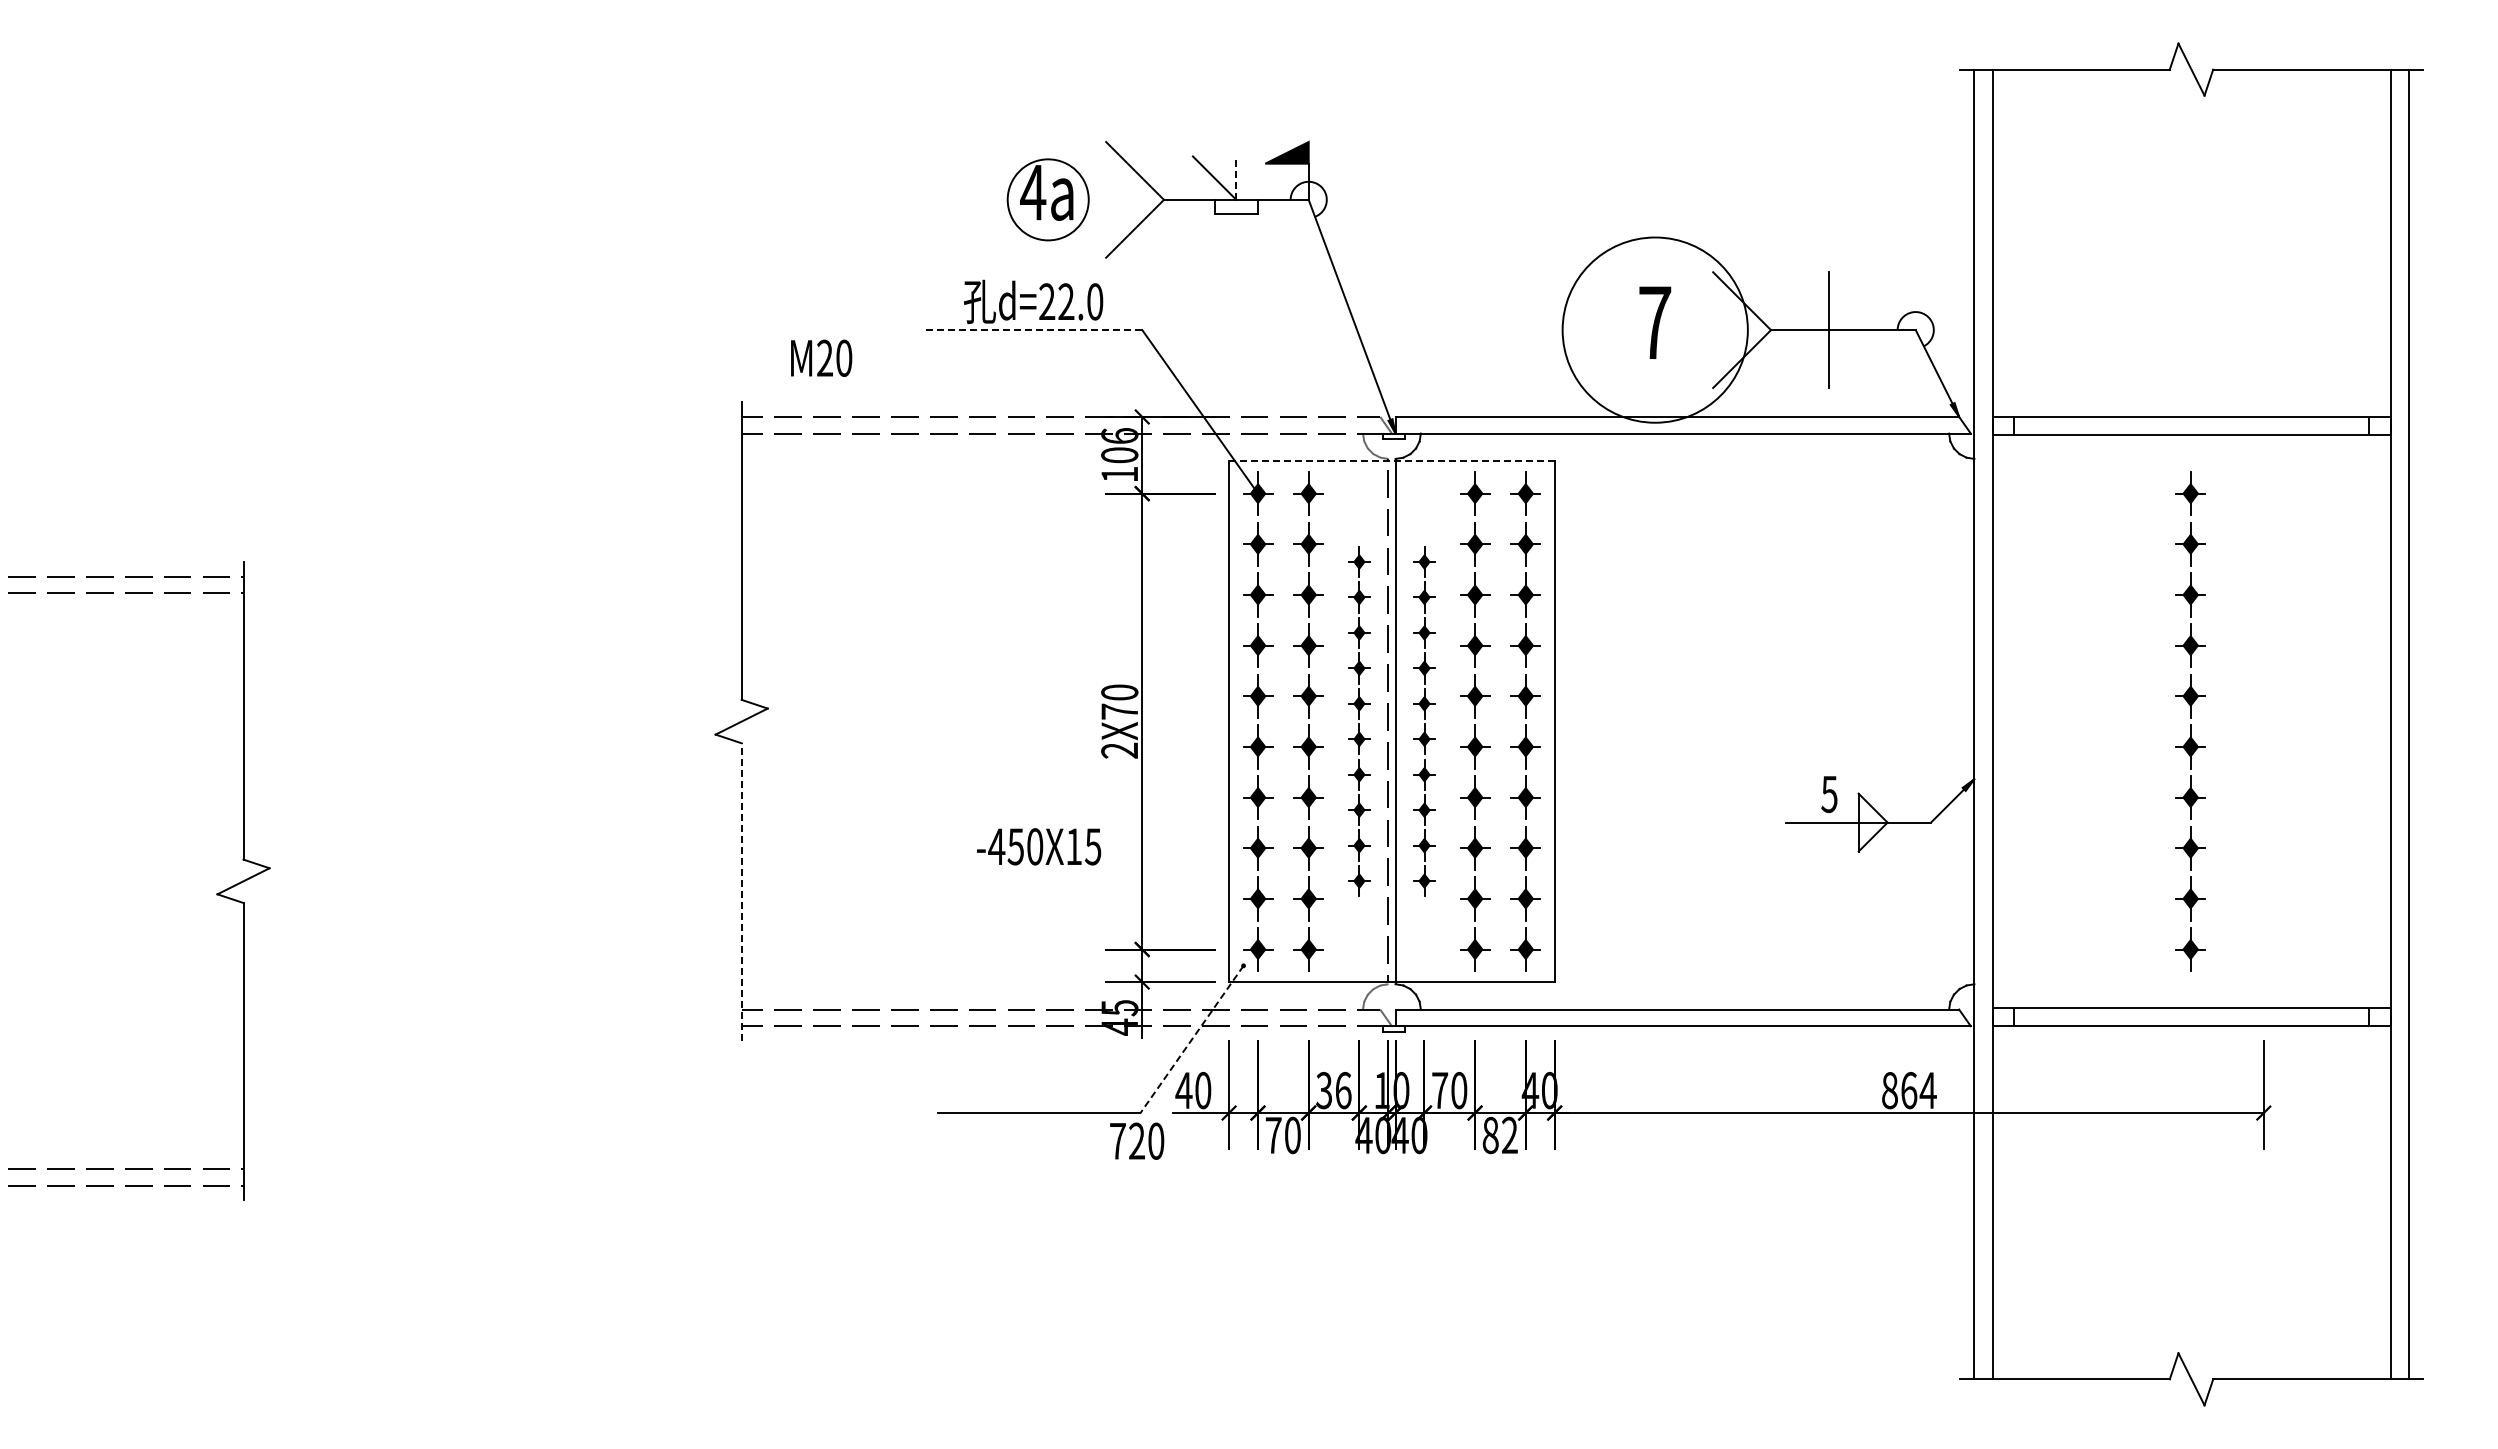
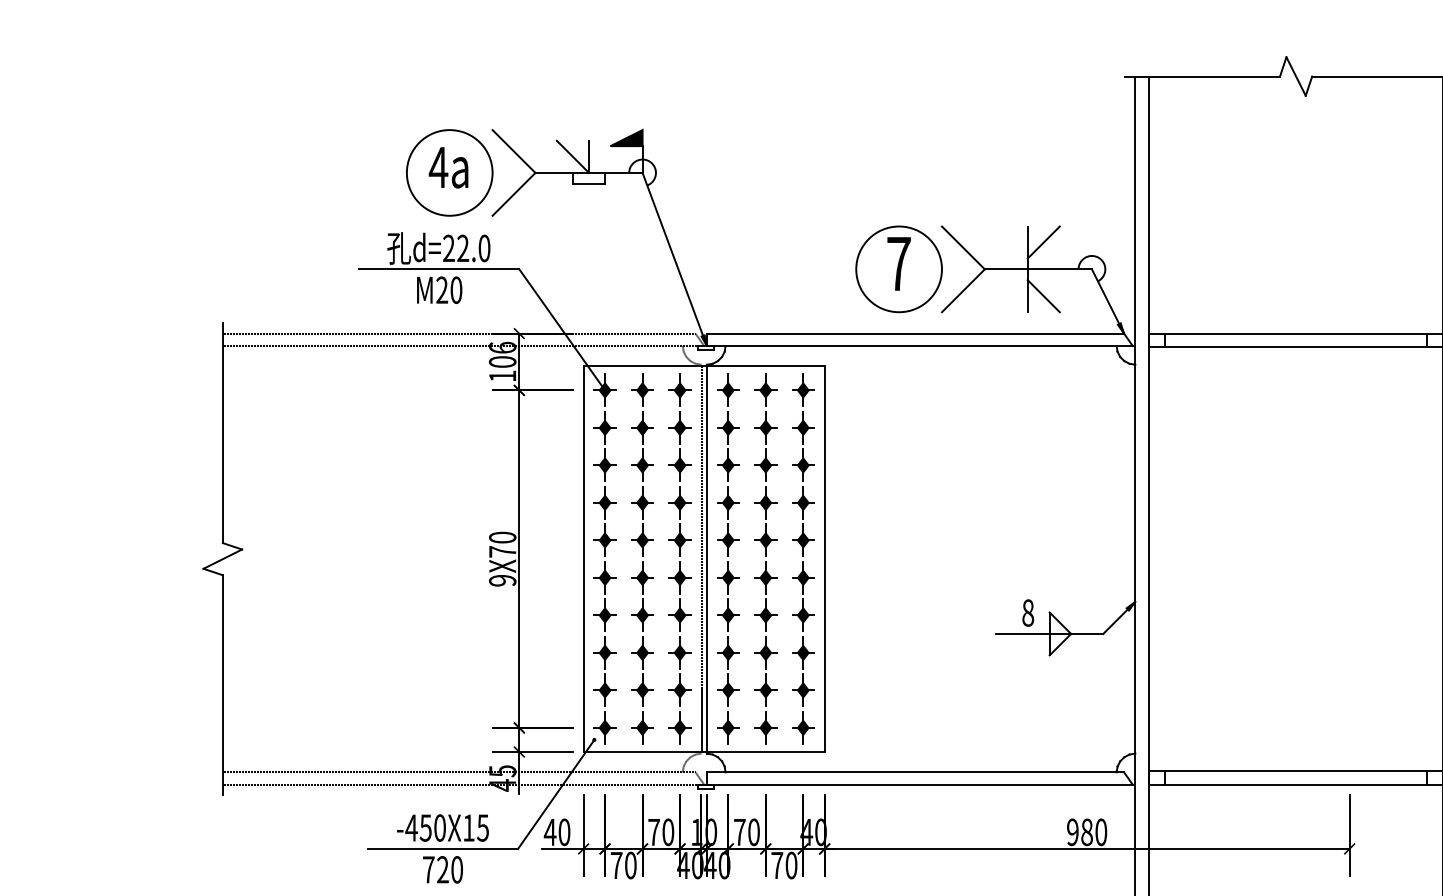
line: (1236, 178) -> (589, 157), dashed -> solid
circle: (1048, 199) -> (449, 172), size x1.43
line: (1850, 293) -> (1043, 242), added
line: (1033, 330) -> (438, 269), dashed -> solid
circle: (1655, 330) -> (899, 269), size x0.62
text: (821, 357) -> (439, 289), moved
line: (1850, 366) -> (1043, 296), added
line: (1391, 461) -> (703, 366), dashed -> solid
part: (1359, 721) -> (680, 559), size x1.43
part: (1424, 721) -> (728, 559), size x1.43
part: (2190, 721) -> (1295, 559), removed
text: (1119, 750) -> (502, 580), 2X70 -> 9X70
text: (1829, 793) -> (1028, 612), 5 -> 8
text: (1039, 846) -> (443, 827), moved
line: (741, 892) -> (222, 685), dashed -> solid
line: (1192, 1039) -> (556, 794), dashed -> solid
text: (1333, 1090) -> (660, 832), 36 -> 70
text: (1909, 1090) -> (1087, 832), 864 -> 980
text: (1499, 1135) -> (783, 865), 82 -> 70
text: (1137, 1140) -> (443, 869), moved

